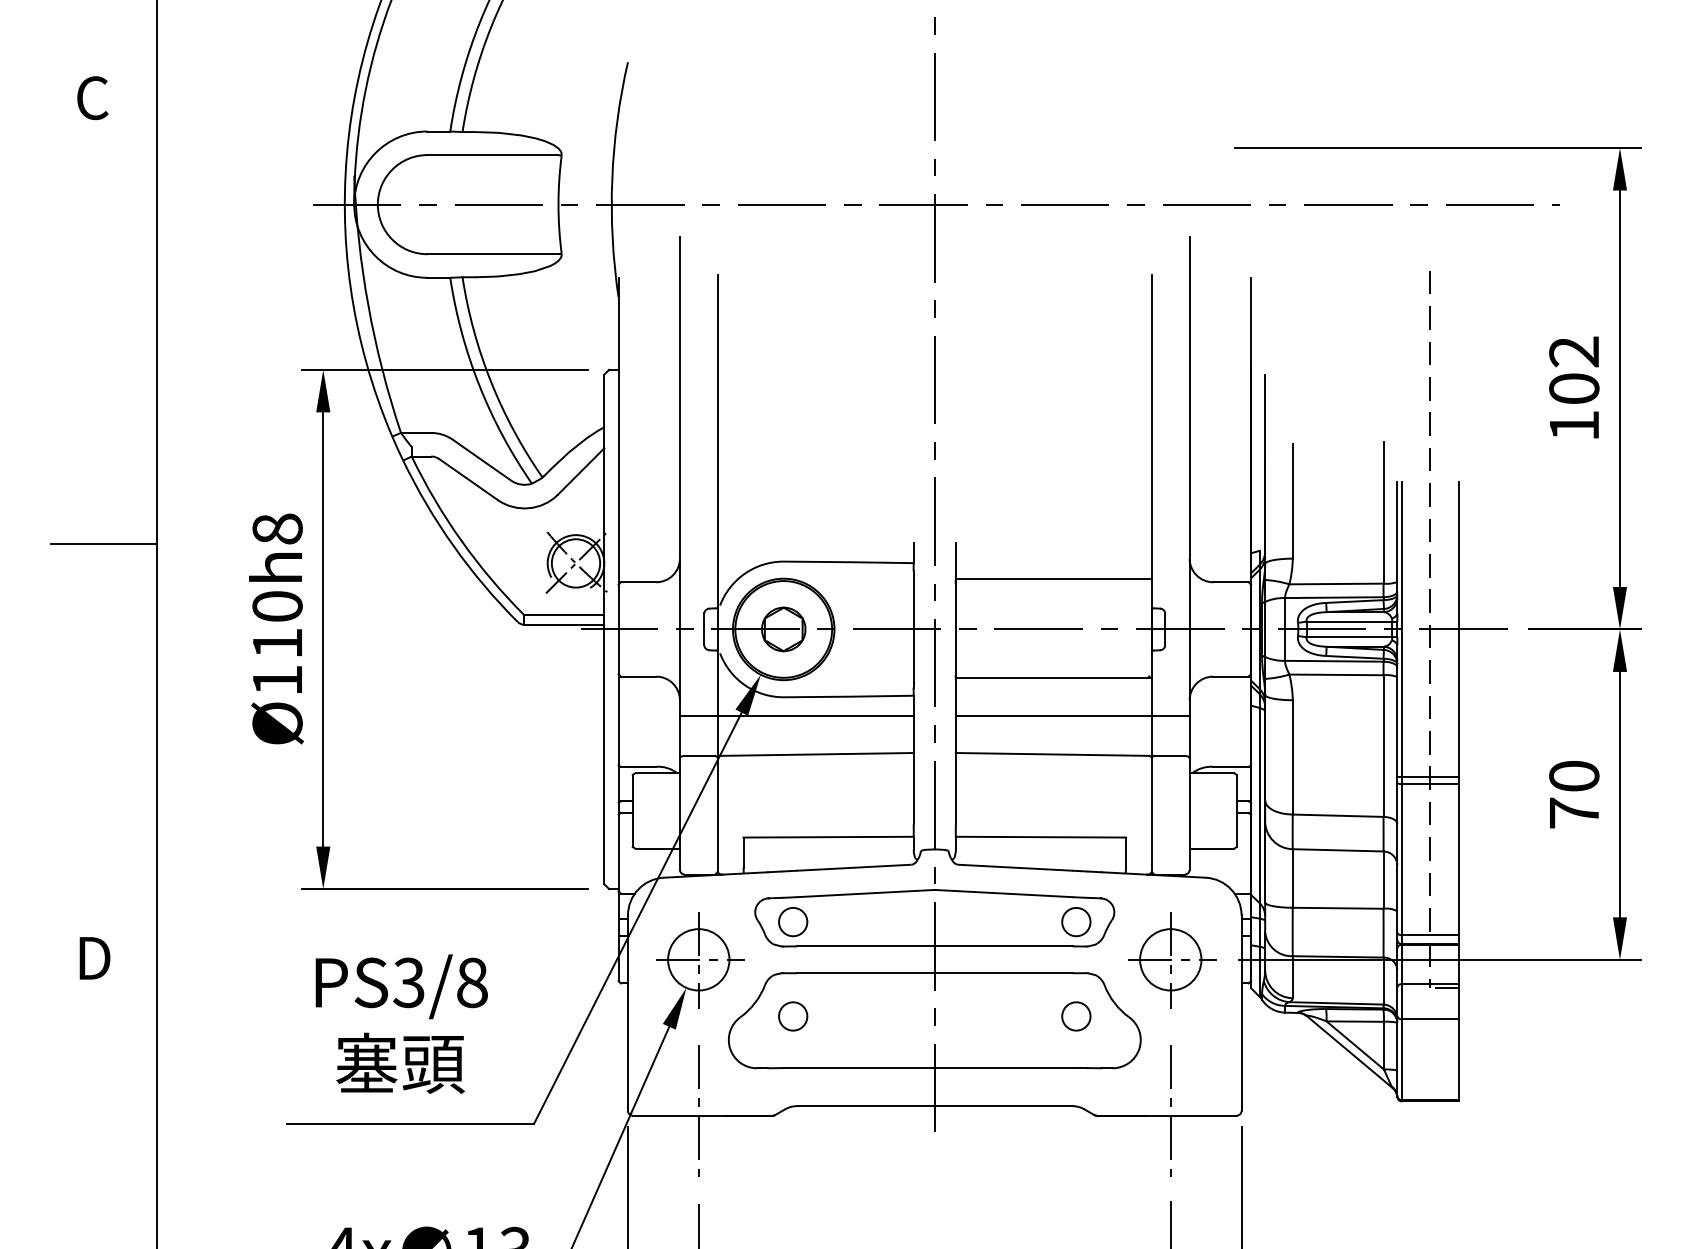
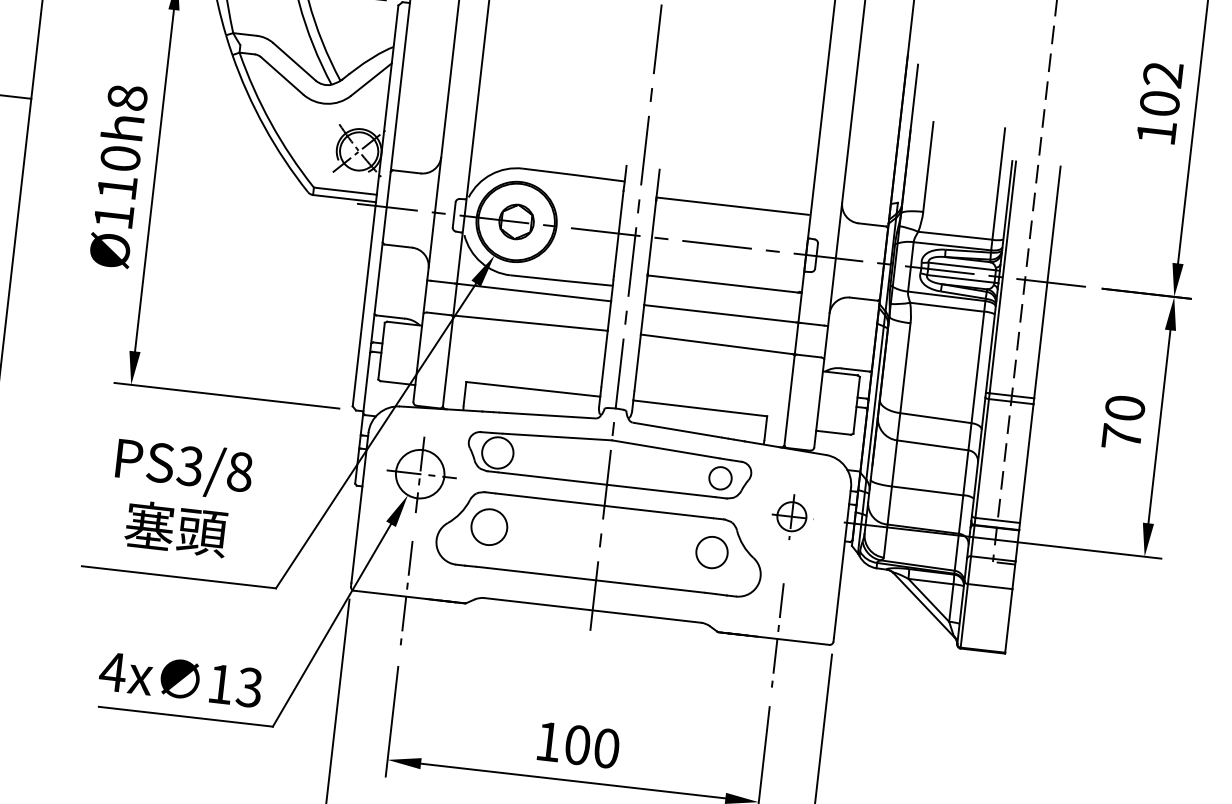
circle: (793, 921) -> (498, 452), size x1.4
part: (1172, 960) -> (792, 517), size x0.6
circle: (793, 1016) -> (489, 527), size x1.6
circle: (1076, 1016) -> (712, 552), size x1.4

